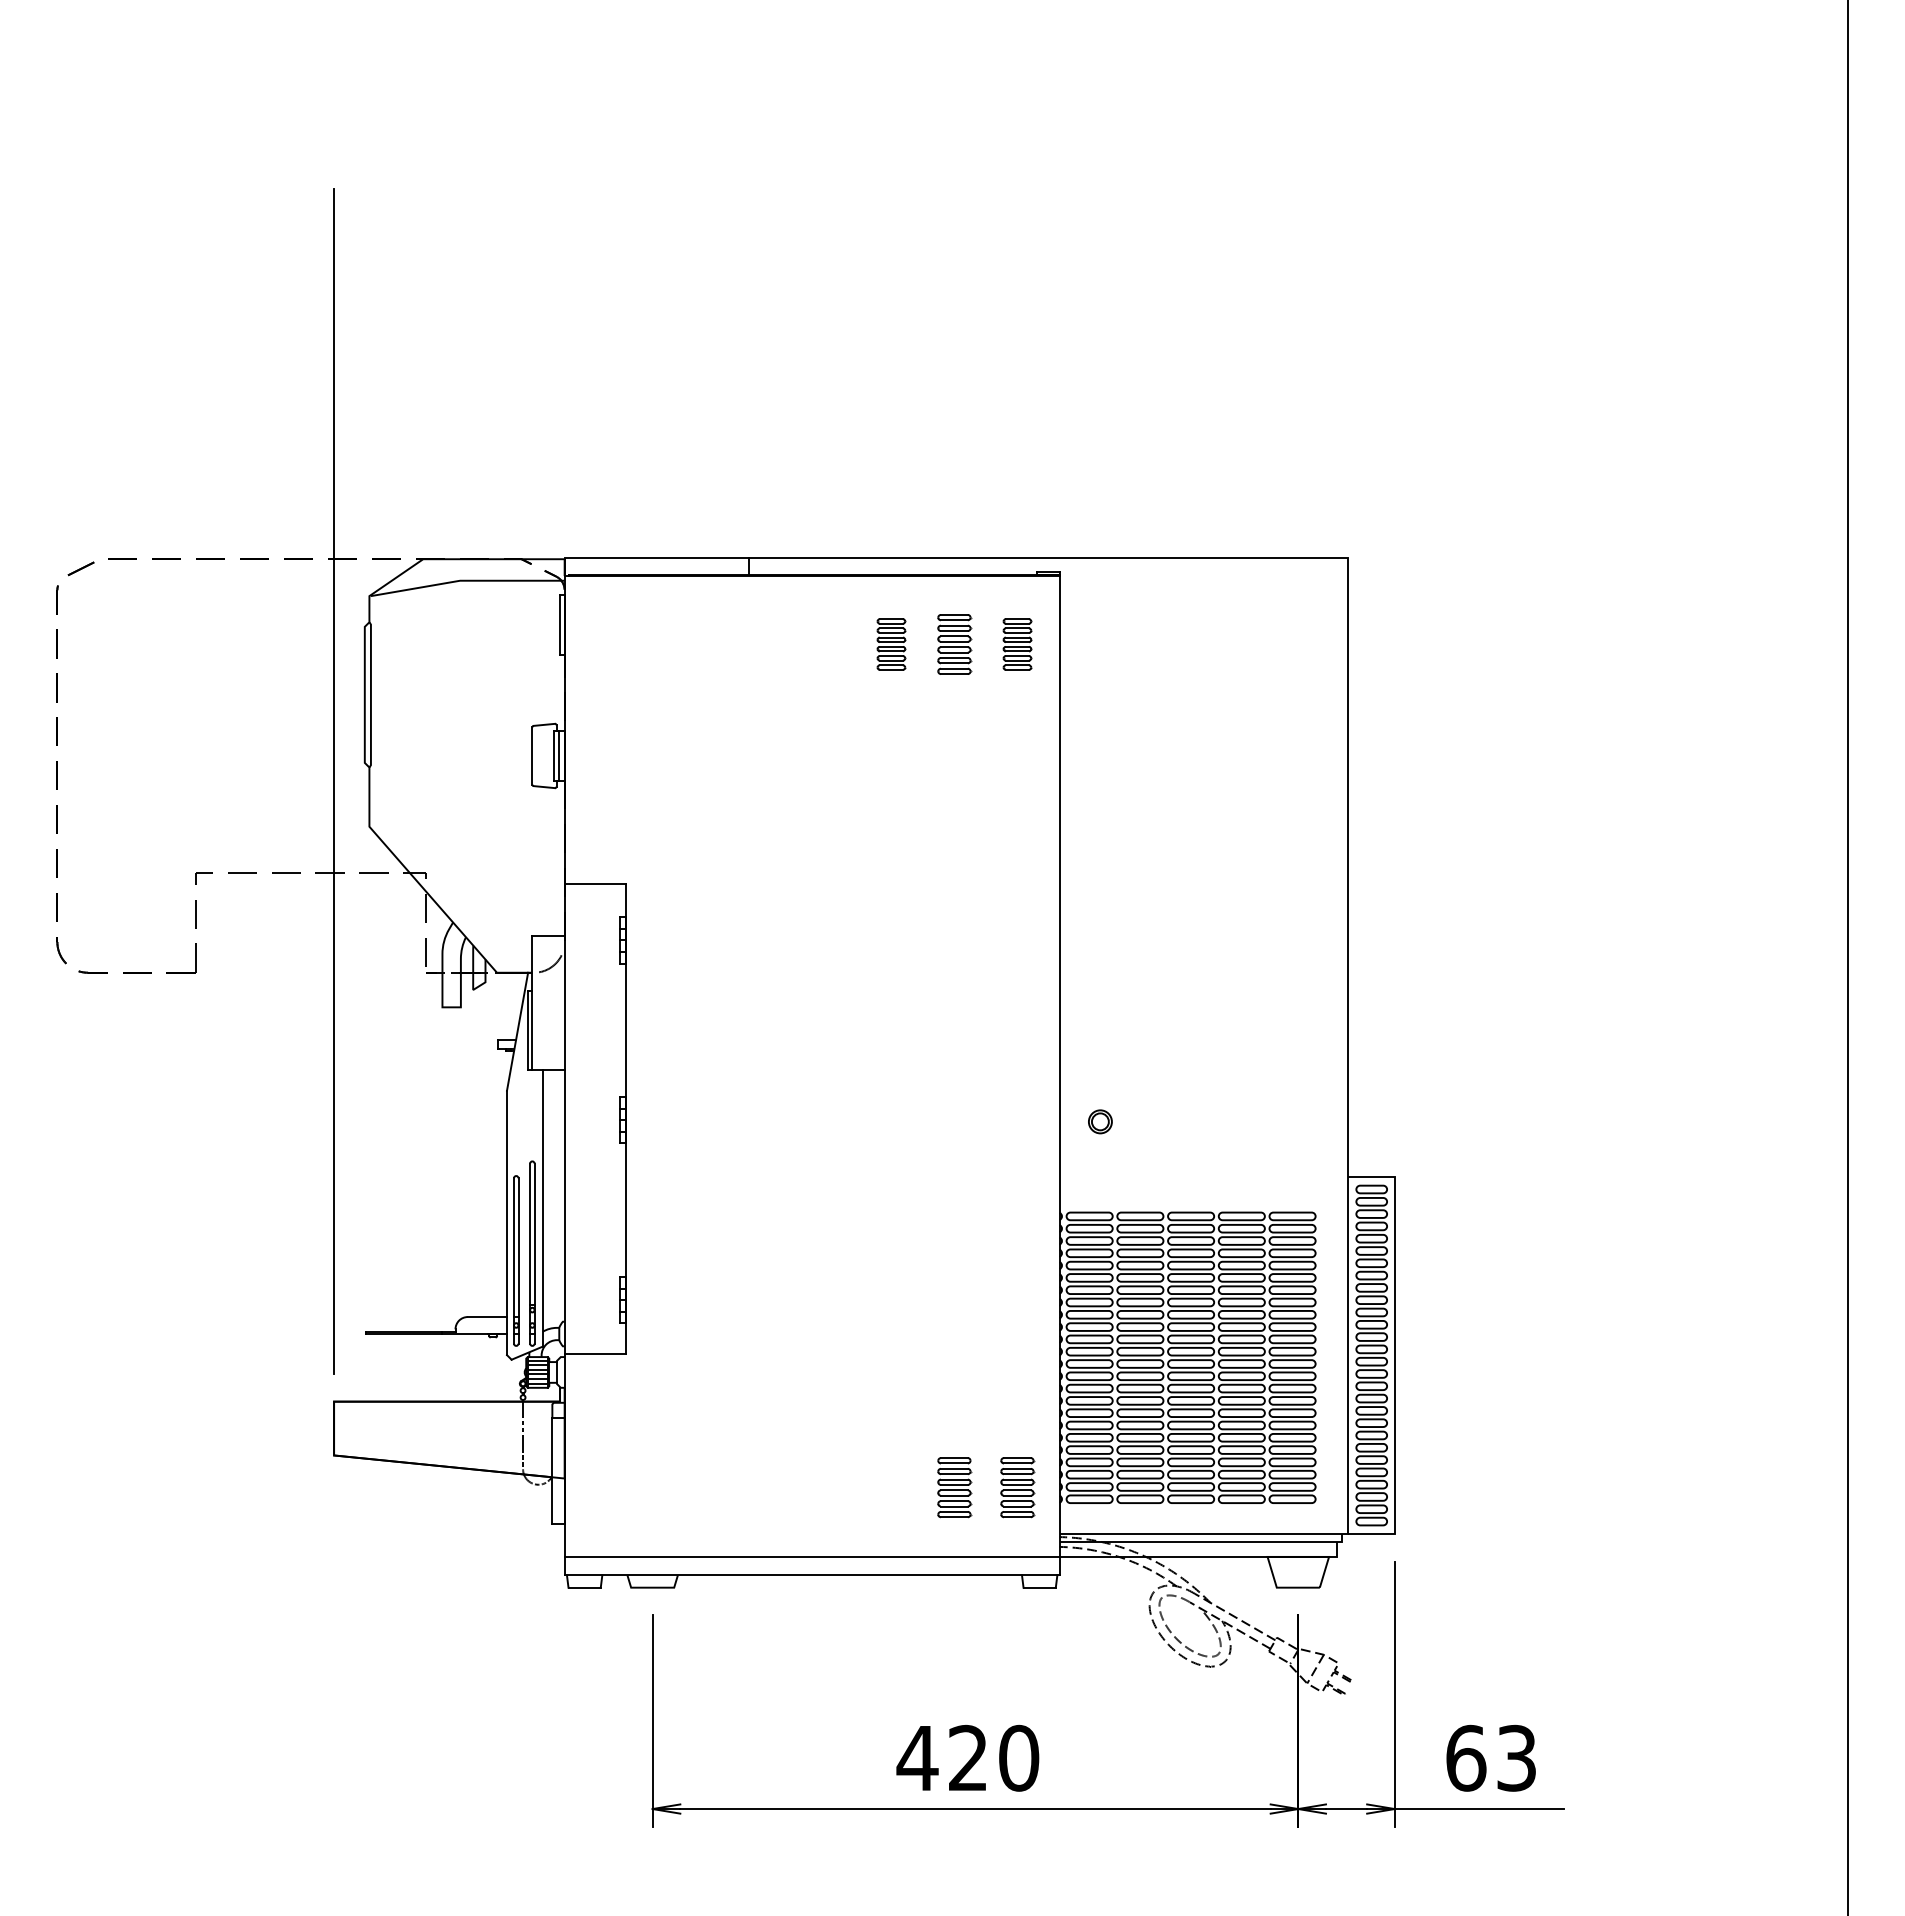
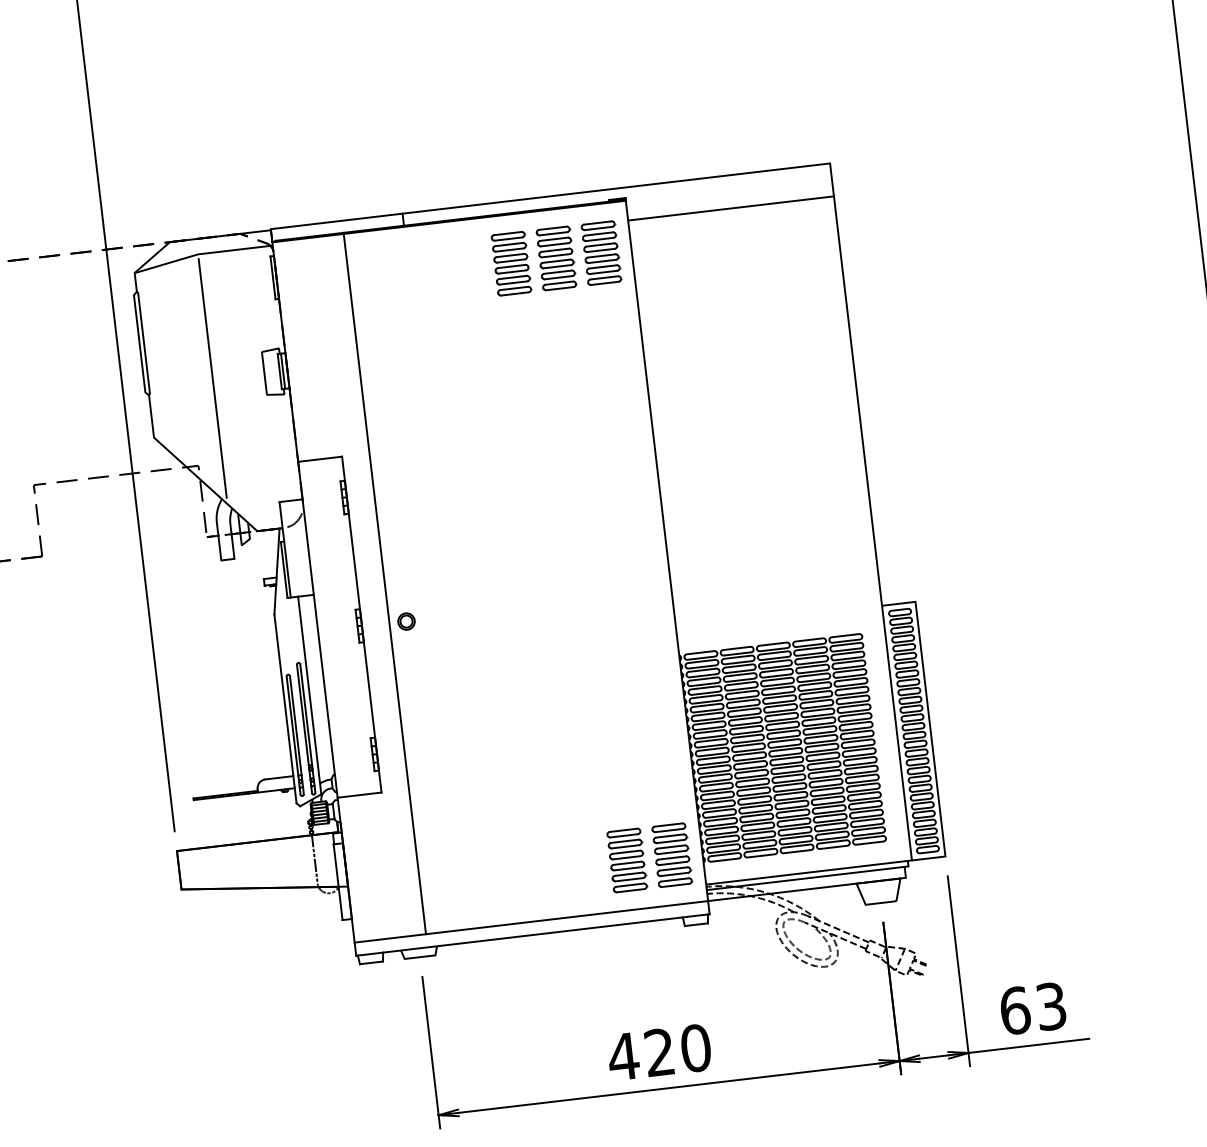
line: (1203, 603) -> (730, 208), added
part: (891, 644) -> (511, 263), size x1.67
part: (954, 644) -> (556, 258), size x1.43
part: (1017, 644) -> (601, 253), size x1.67
line: (460, 754) -> (212, 378), added
line: (664, 1065) -> (384, 583), added
part: (1100, 1121) -> (406, 621), moved
part: (954, 1487) -> (627, 860), size x1.43
part: (1017, 1487) -> (672, 855), size x1.43

